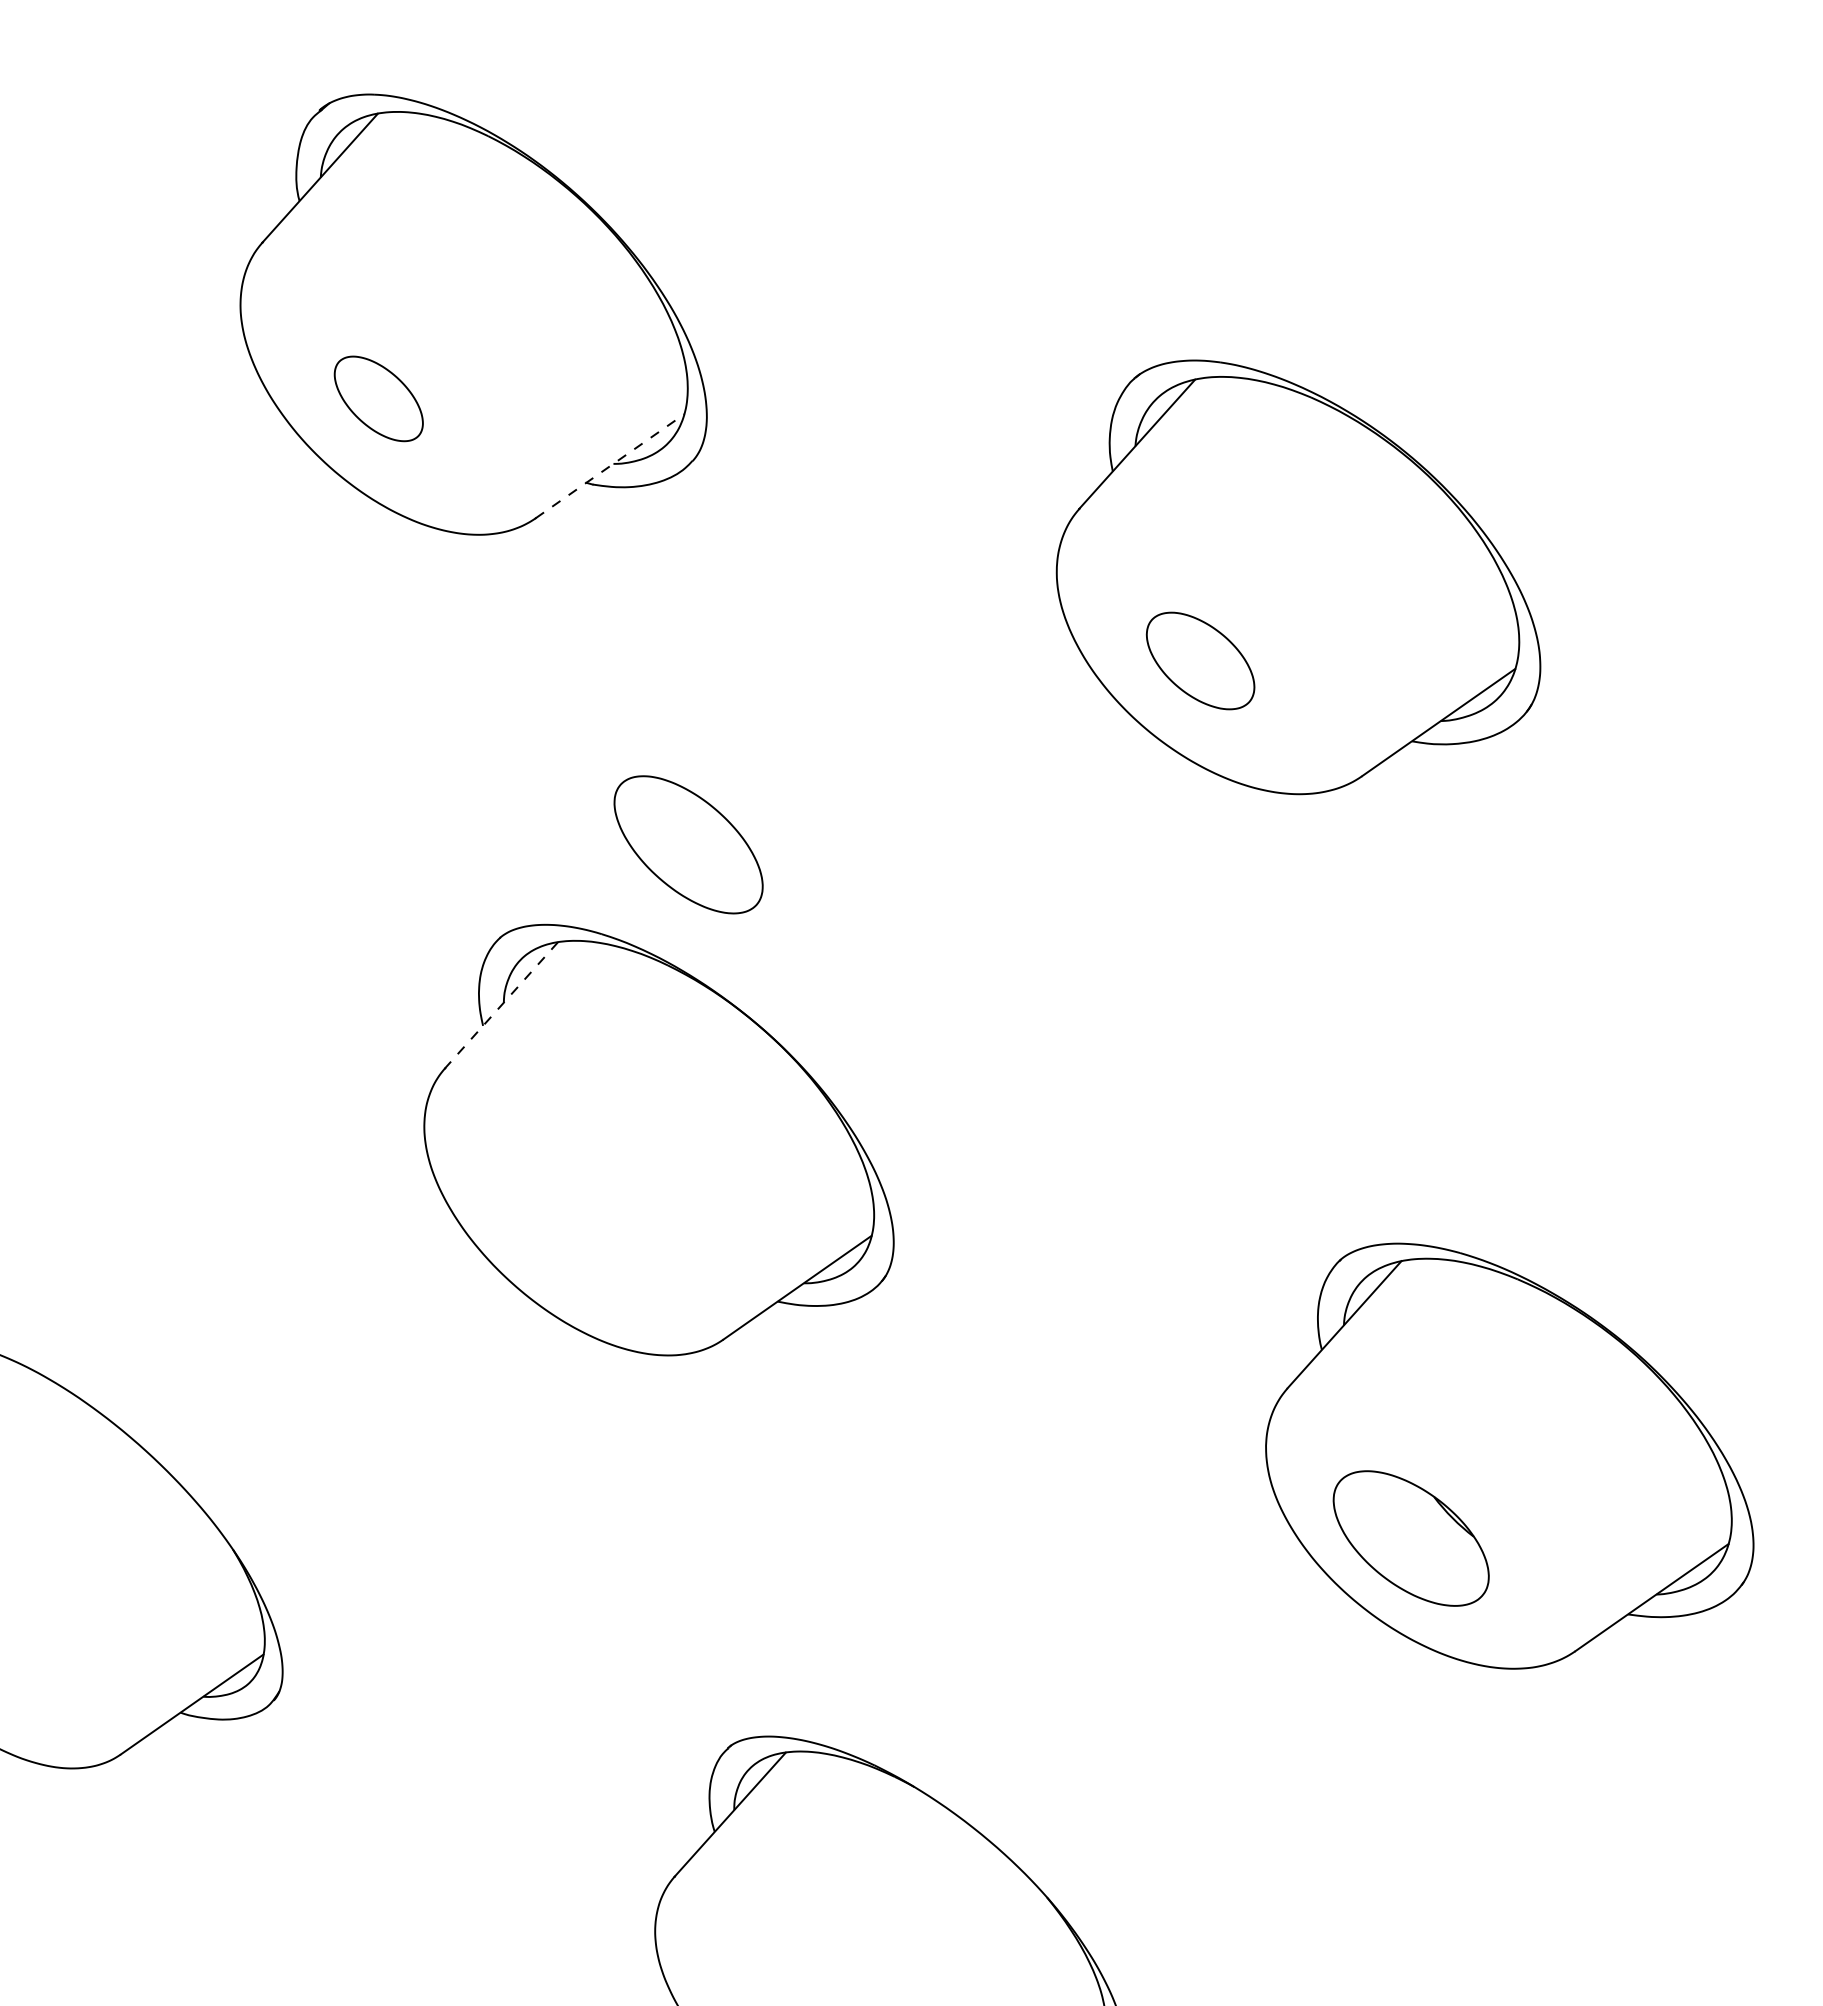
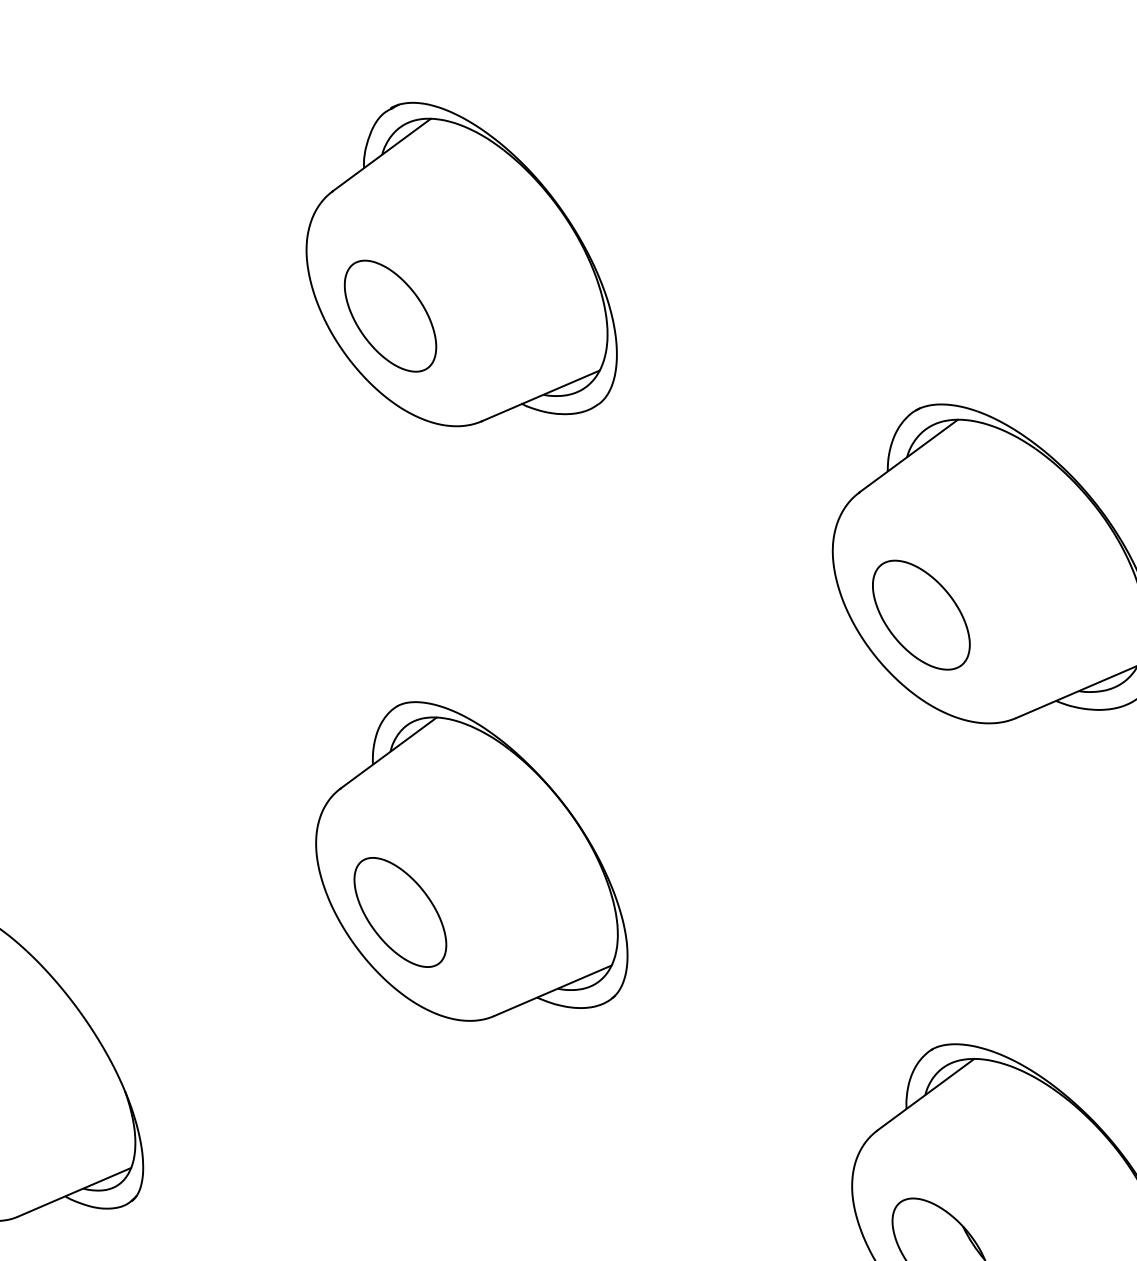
part: (378, 398) -> (390, 315), size x1.67
line: (610, 466) -> (541, 396), dashed -> solid
part: (1200, 660) -> (921, 614), size x1.43
part: (688, 844) -> (400, 912), moved
line: (501, 1005) -> (388, 753), dashed -> solid

